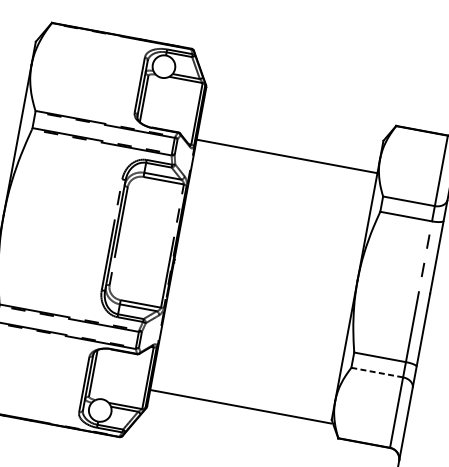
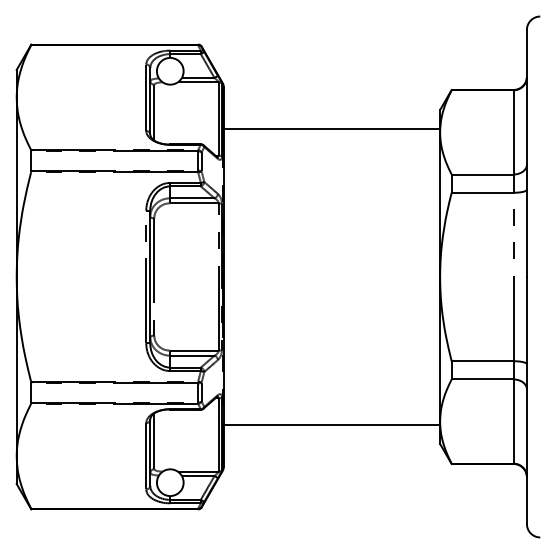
line: (286, 156) -> (331, 128), moved
line: (377, 372) -> (482, 379), dashed -> solid
line: (240, 406) -> (331, 425), moved

